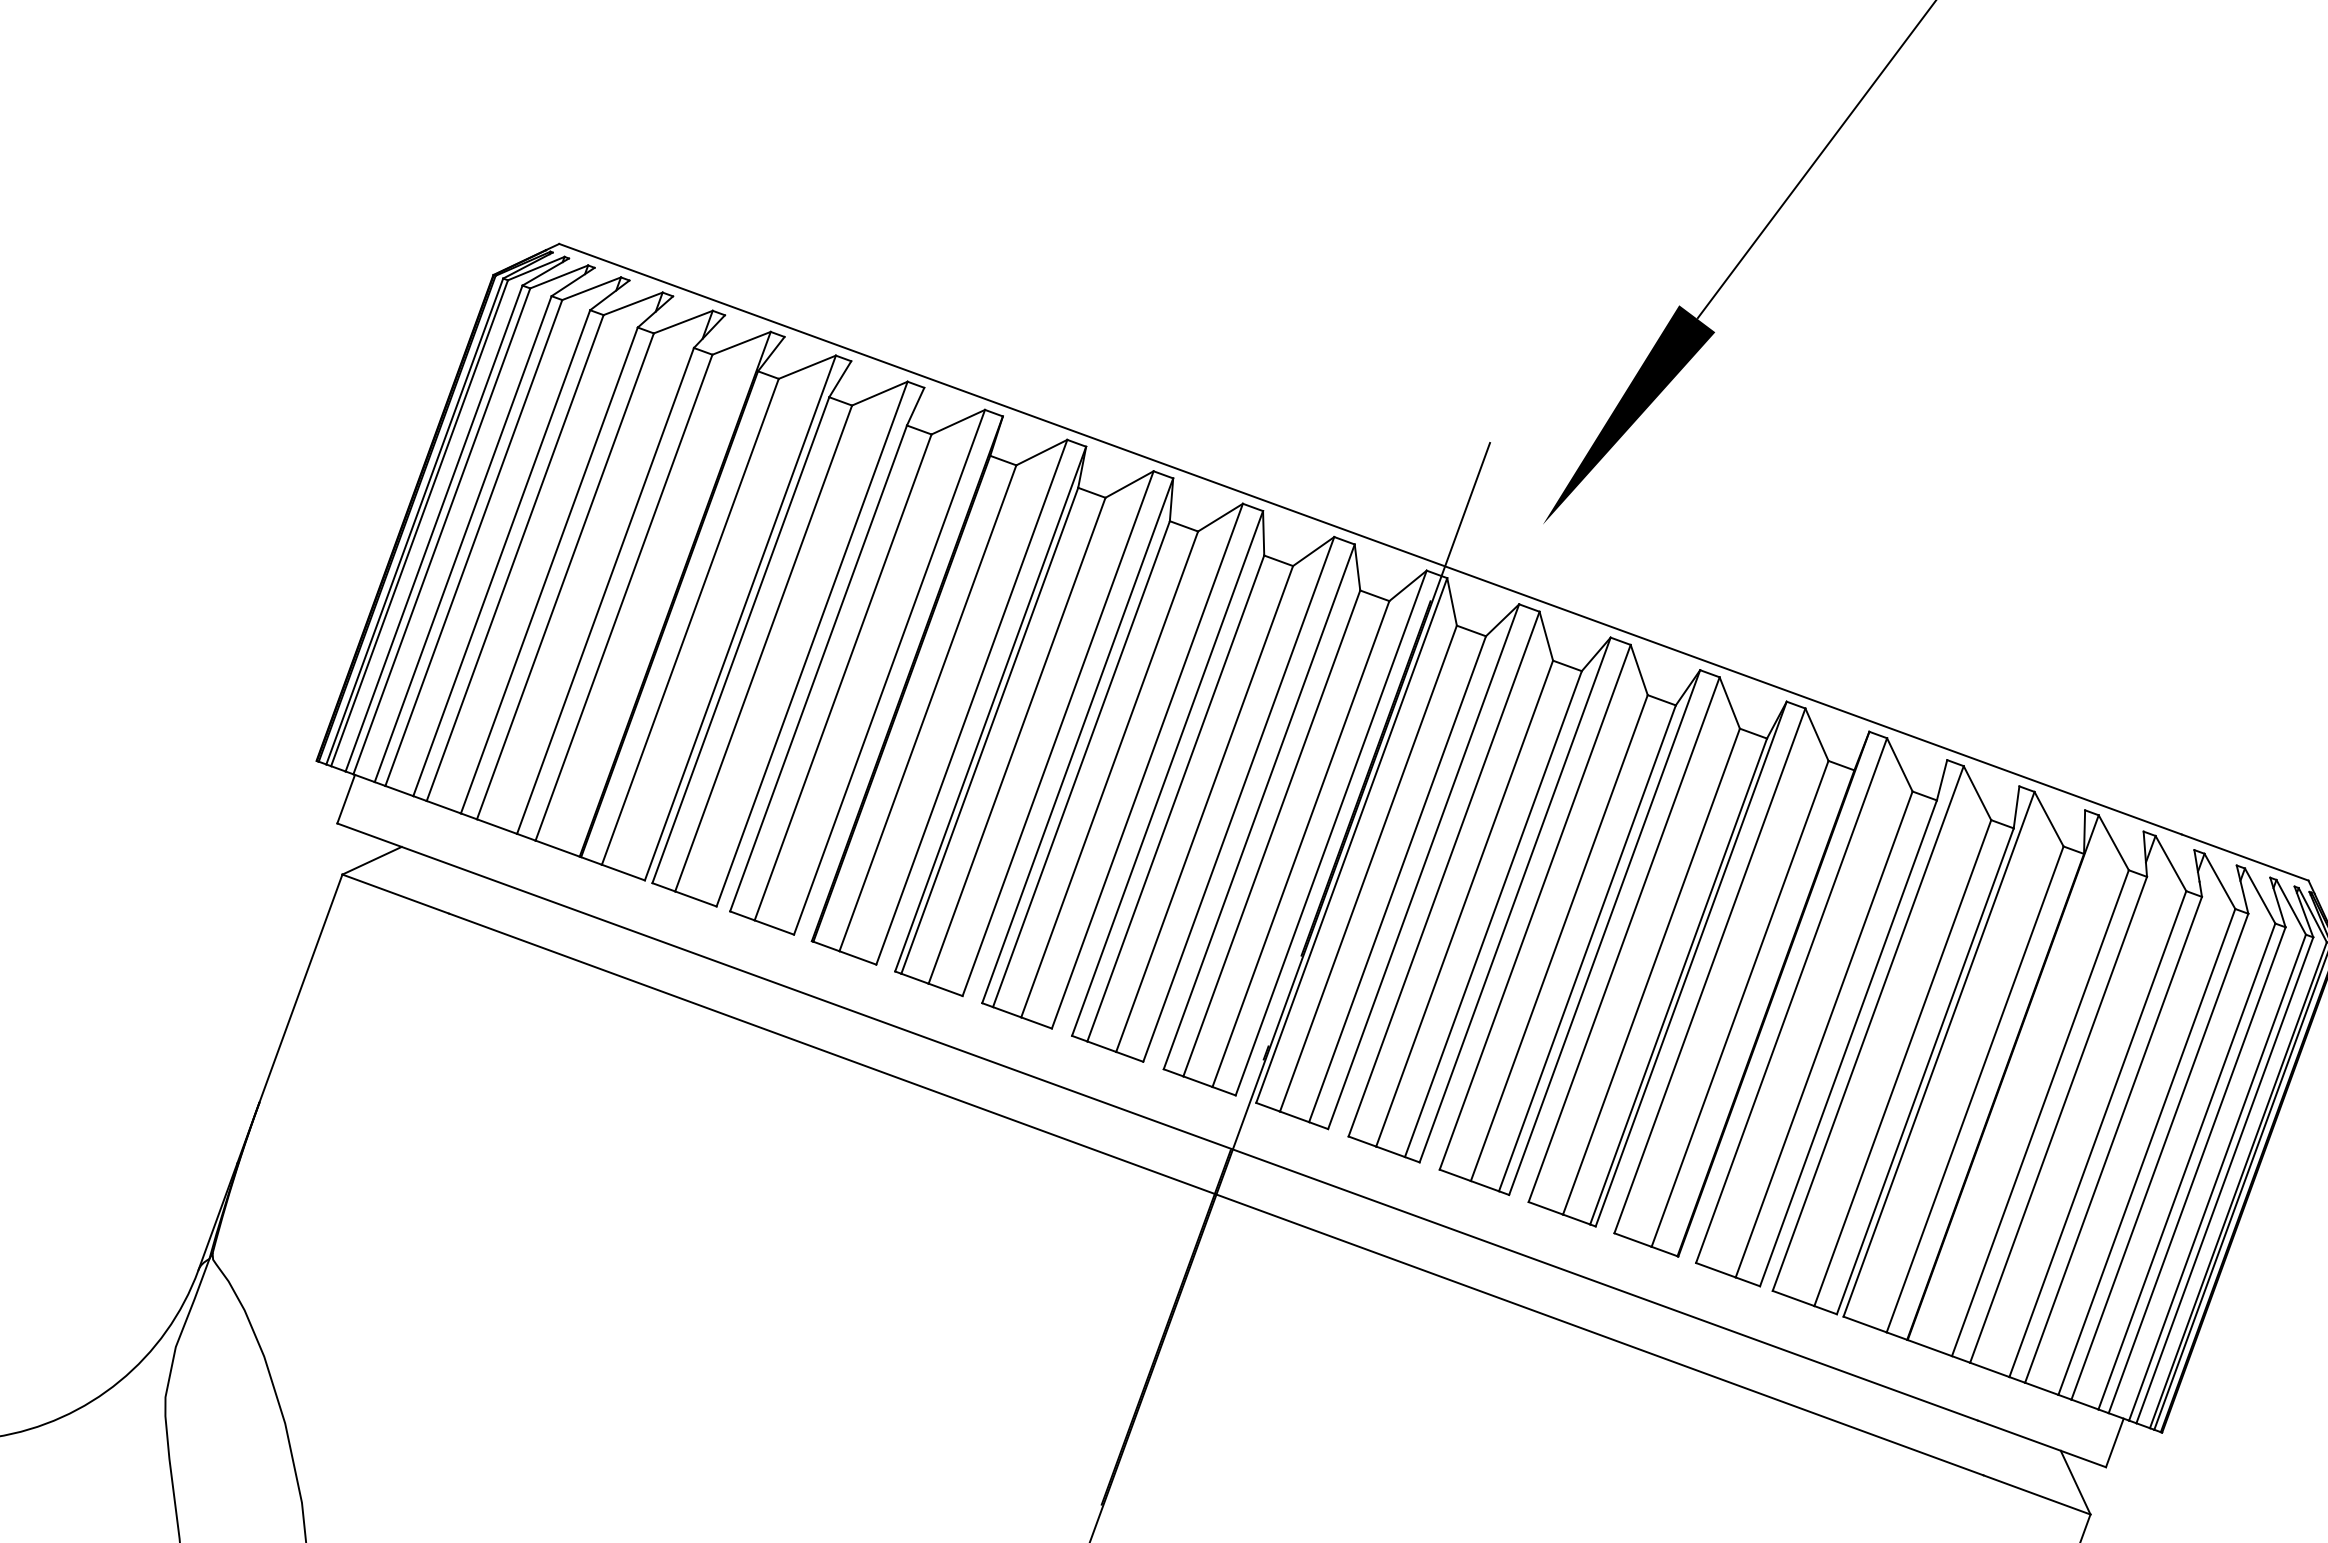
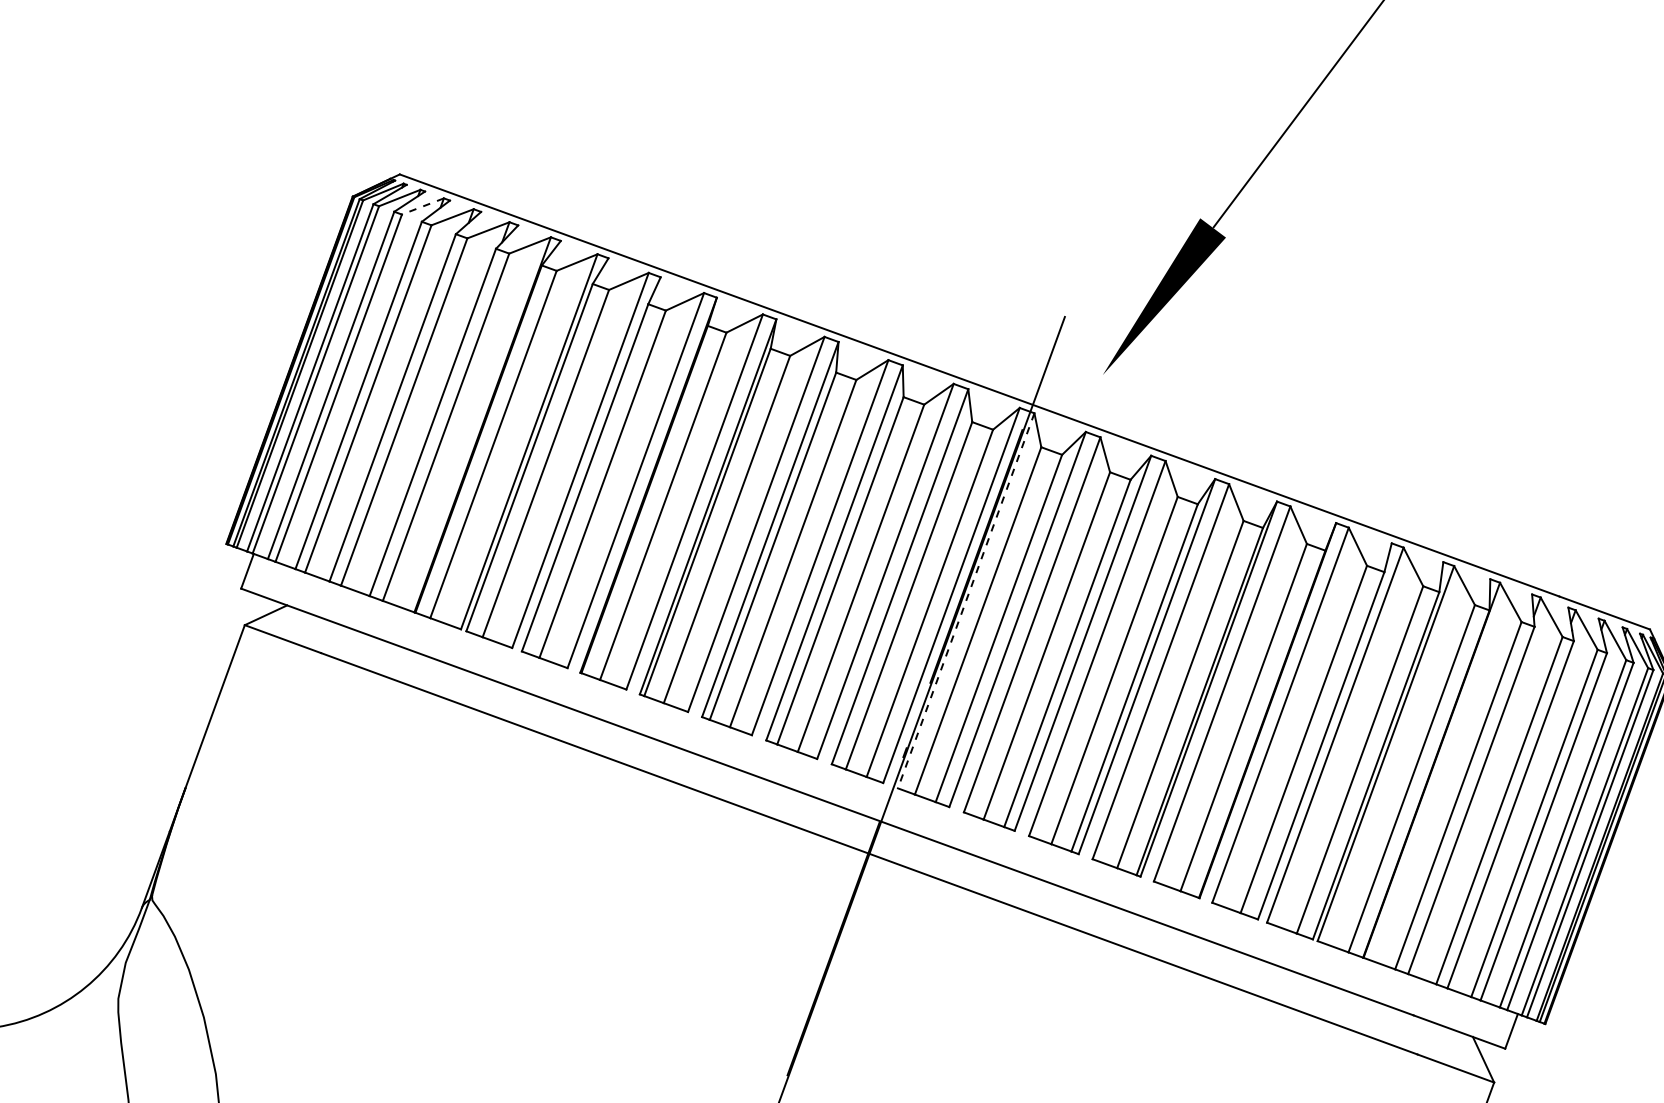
line: (591, 288) -> (422, 206), solid -> dashed
line: (1351, 841) -> (966, 601), solid -> dashed

